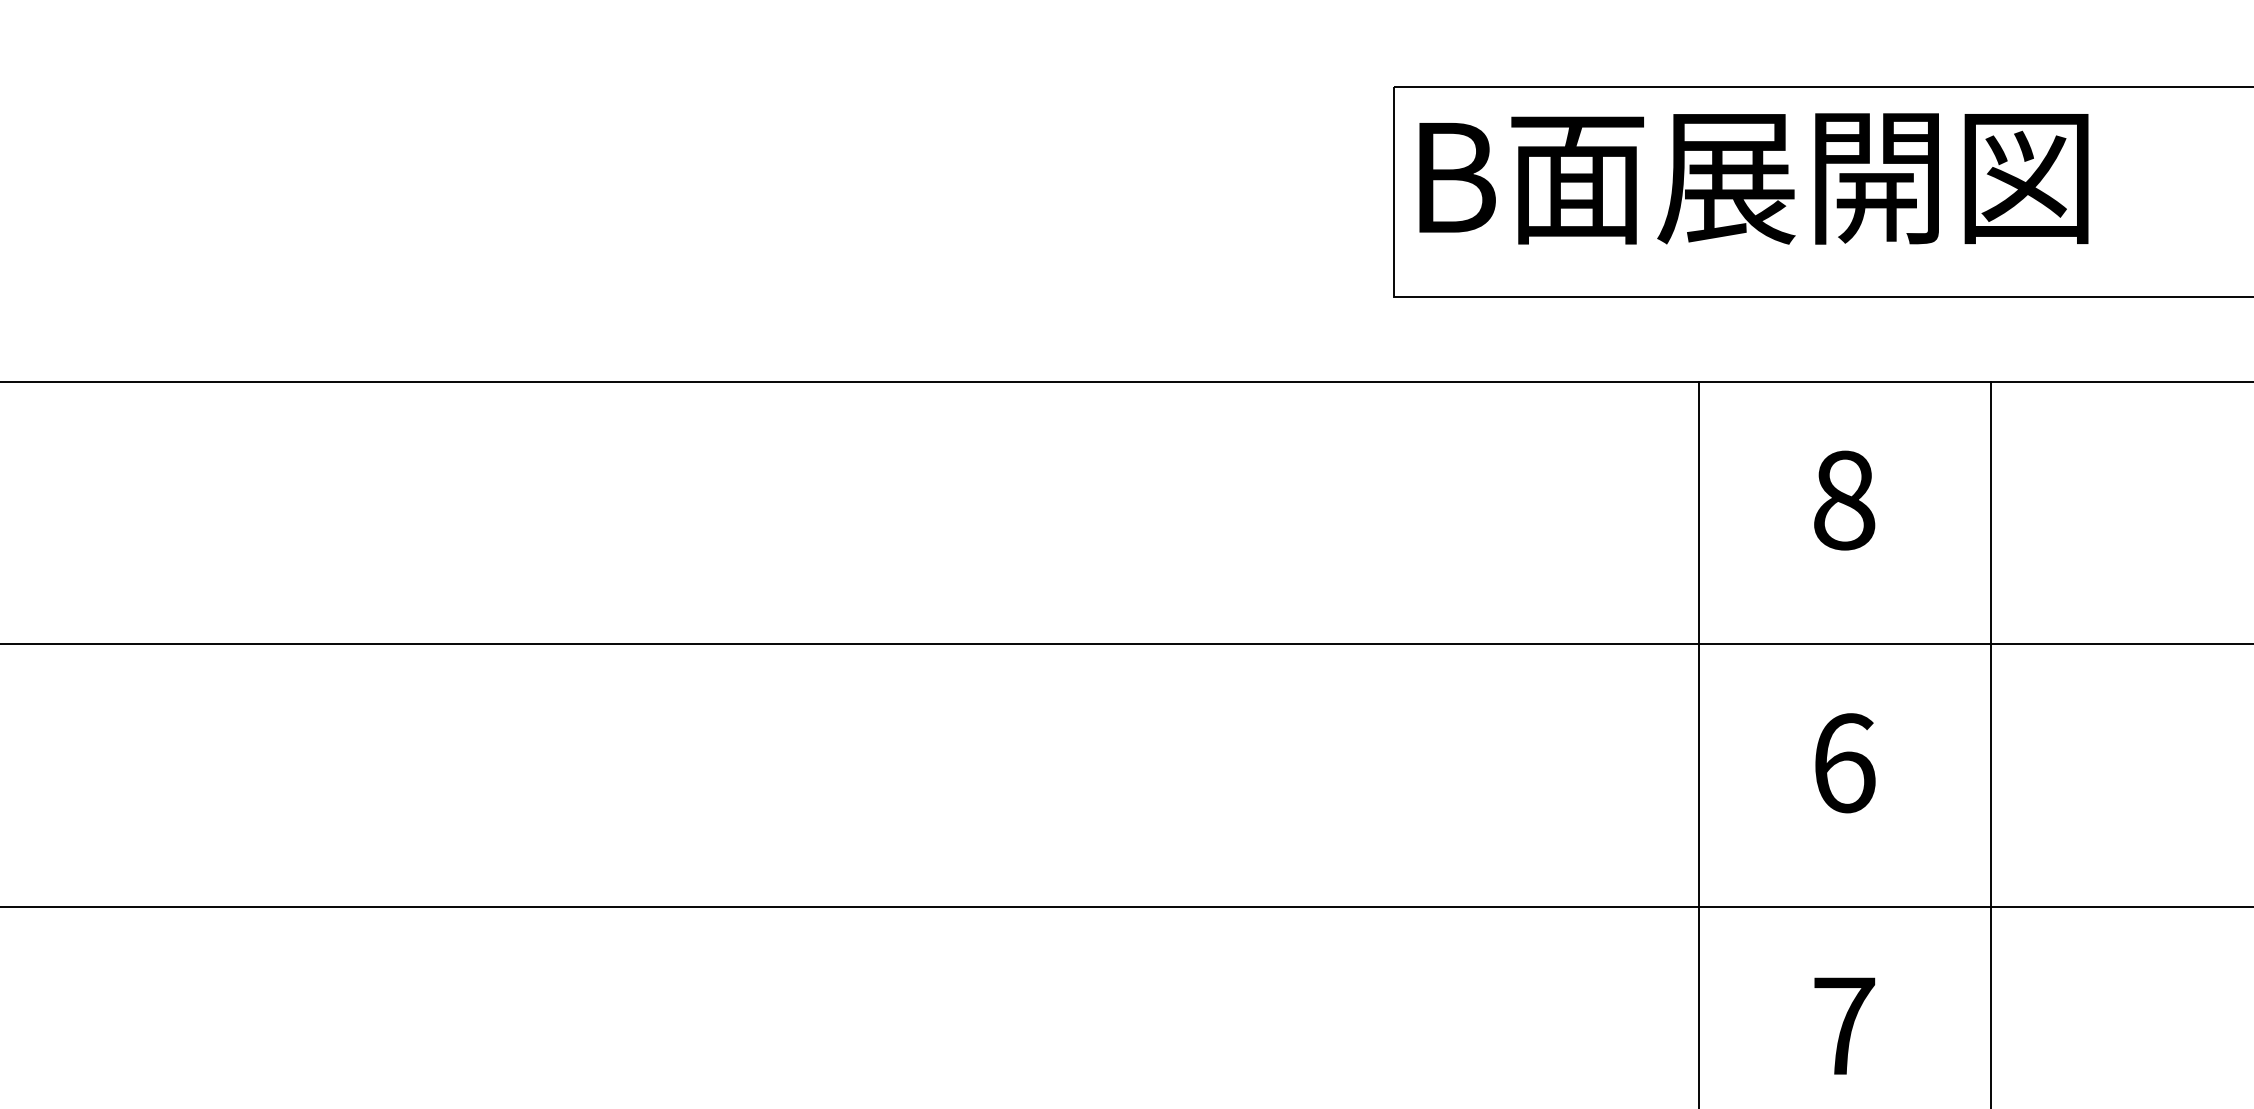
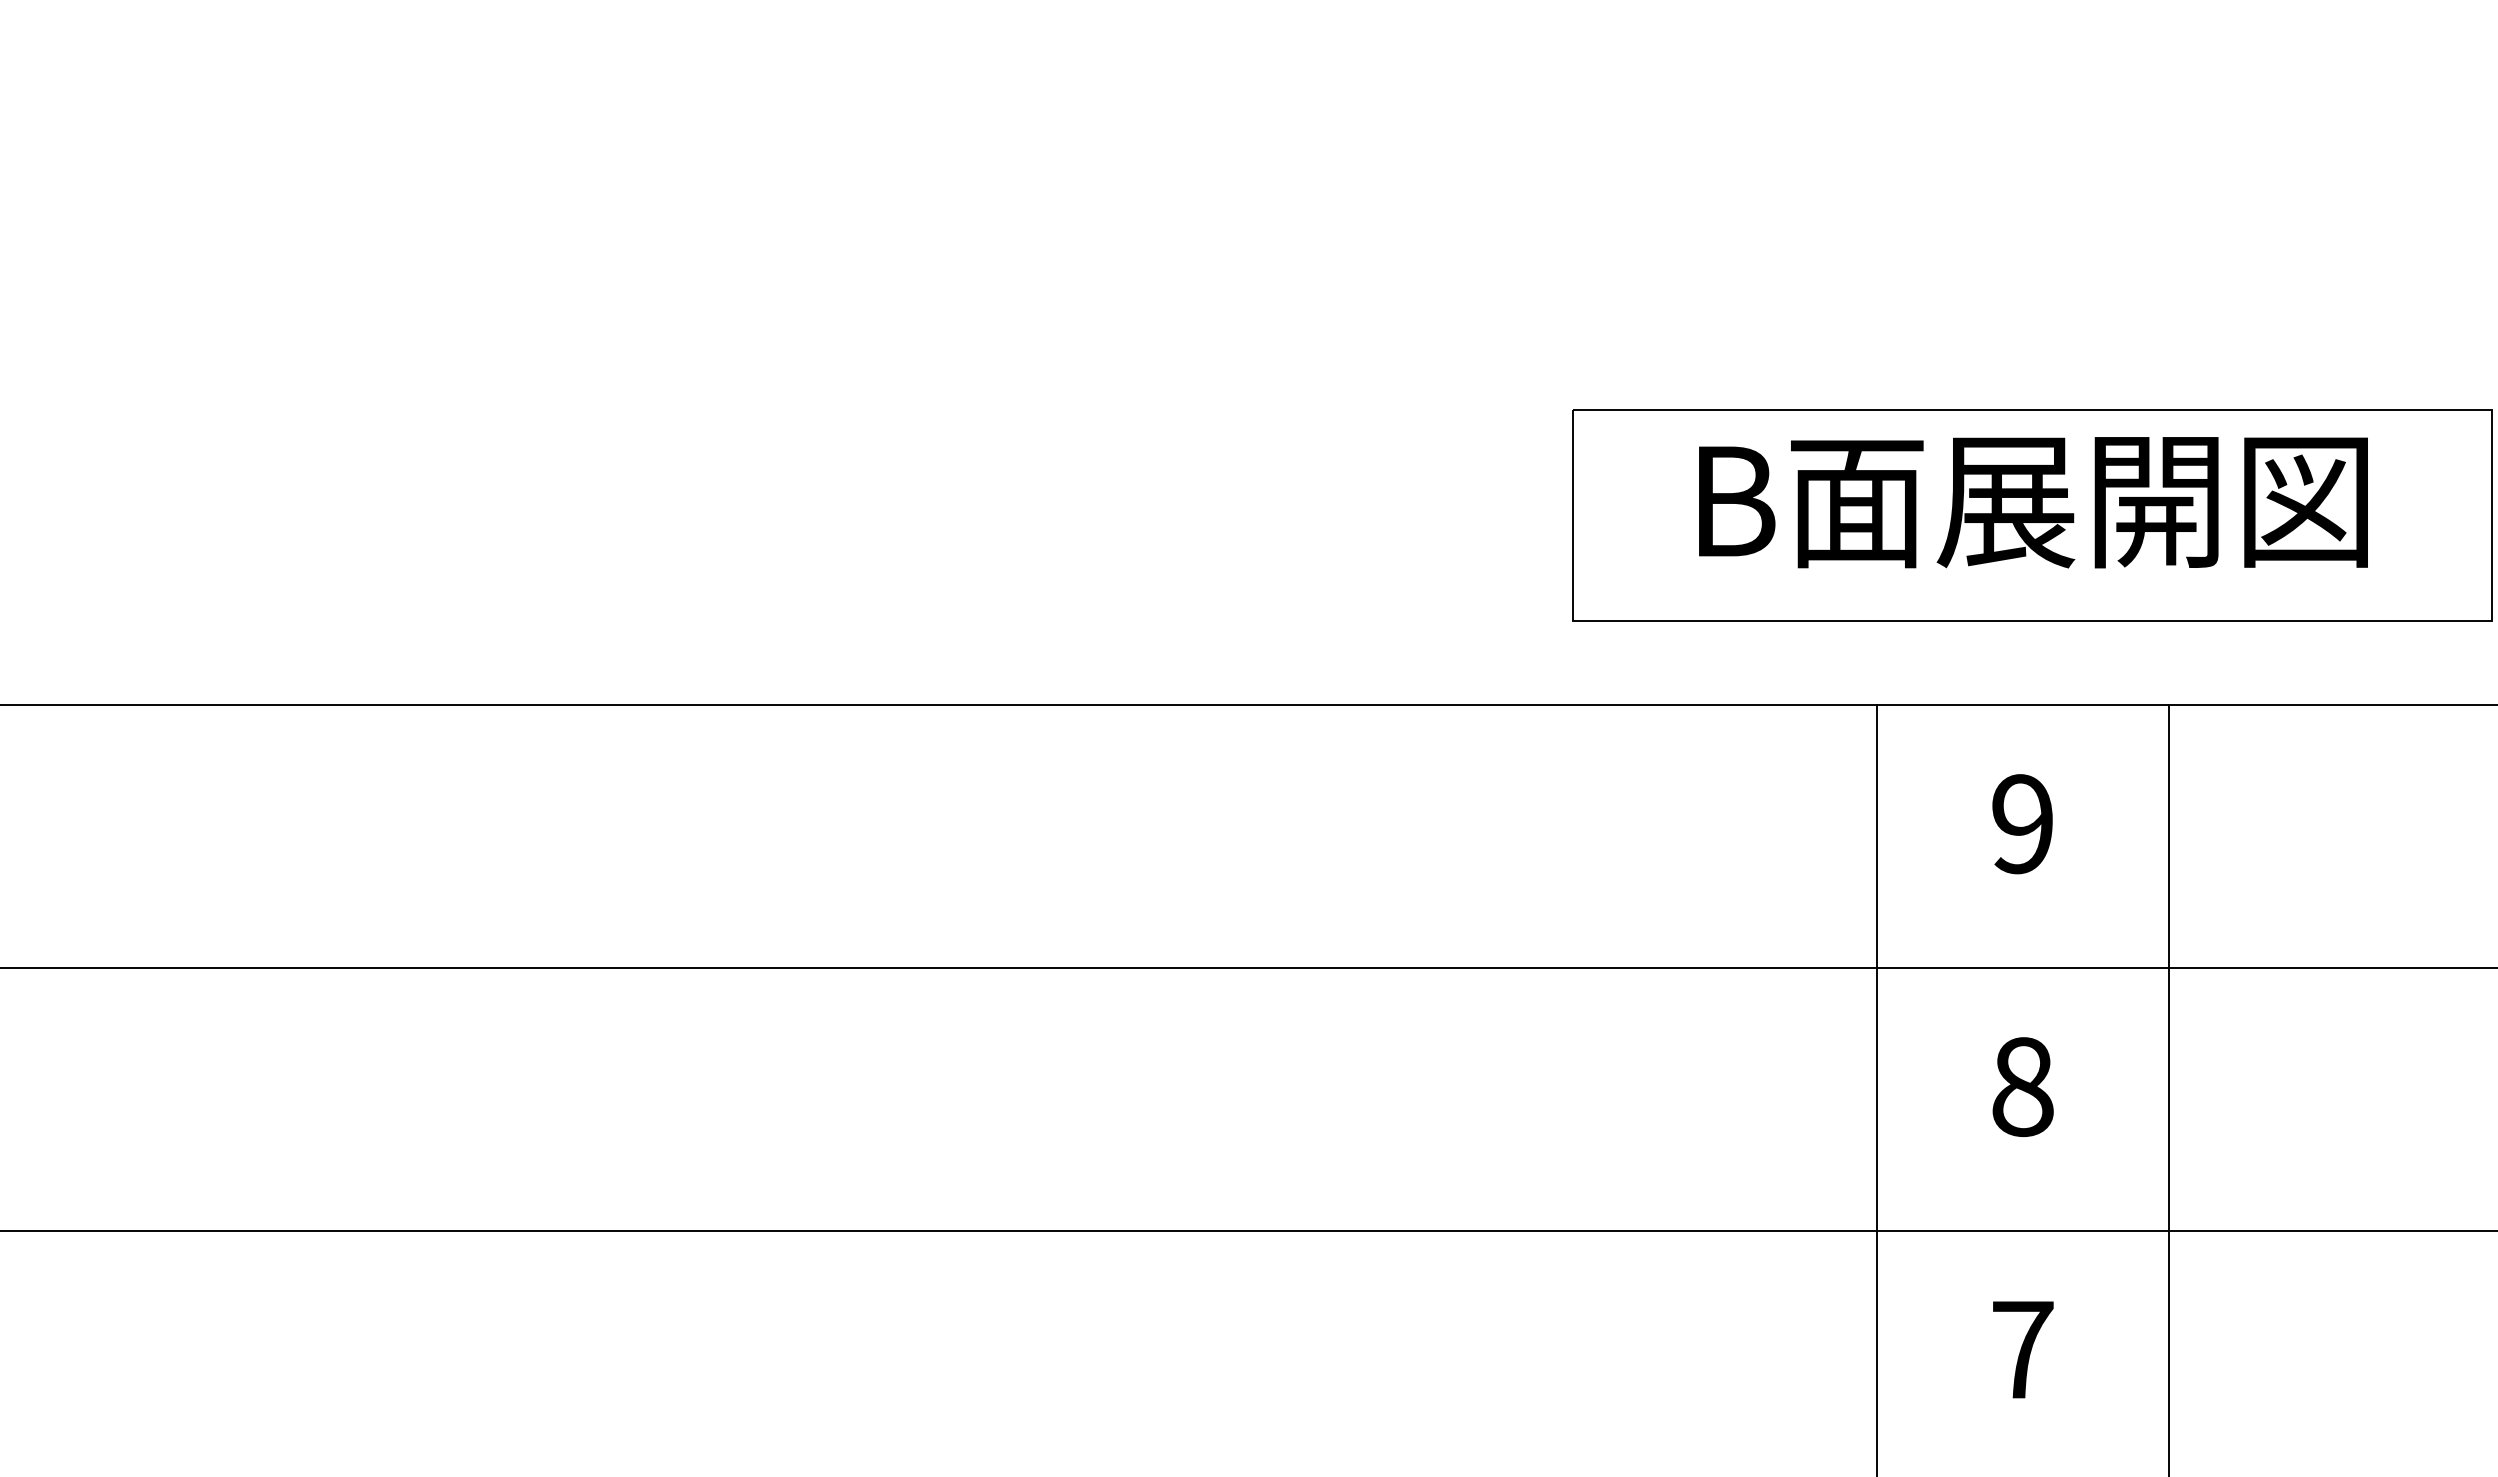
text: (1753, 178) -> (2033, 502), moved
text: (1843, 500) -> (2022, 824), 8 -> 9
text: (1844, 763) -> (2023, 1087), 6 -> 8

